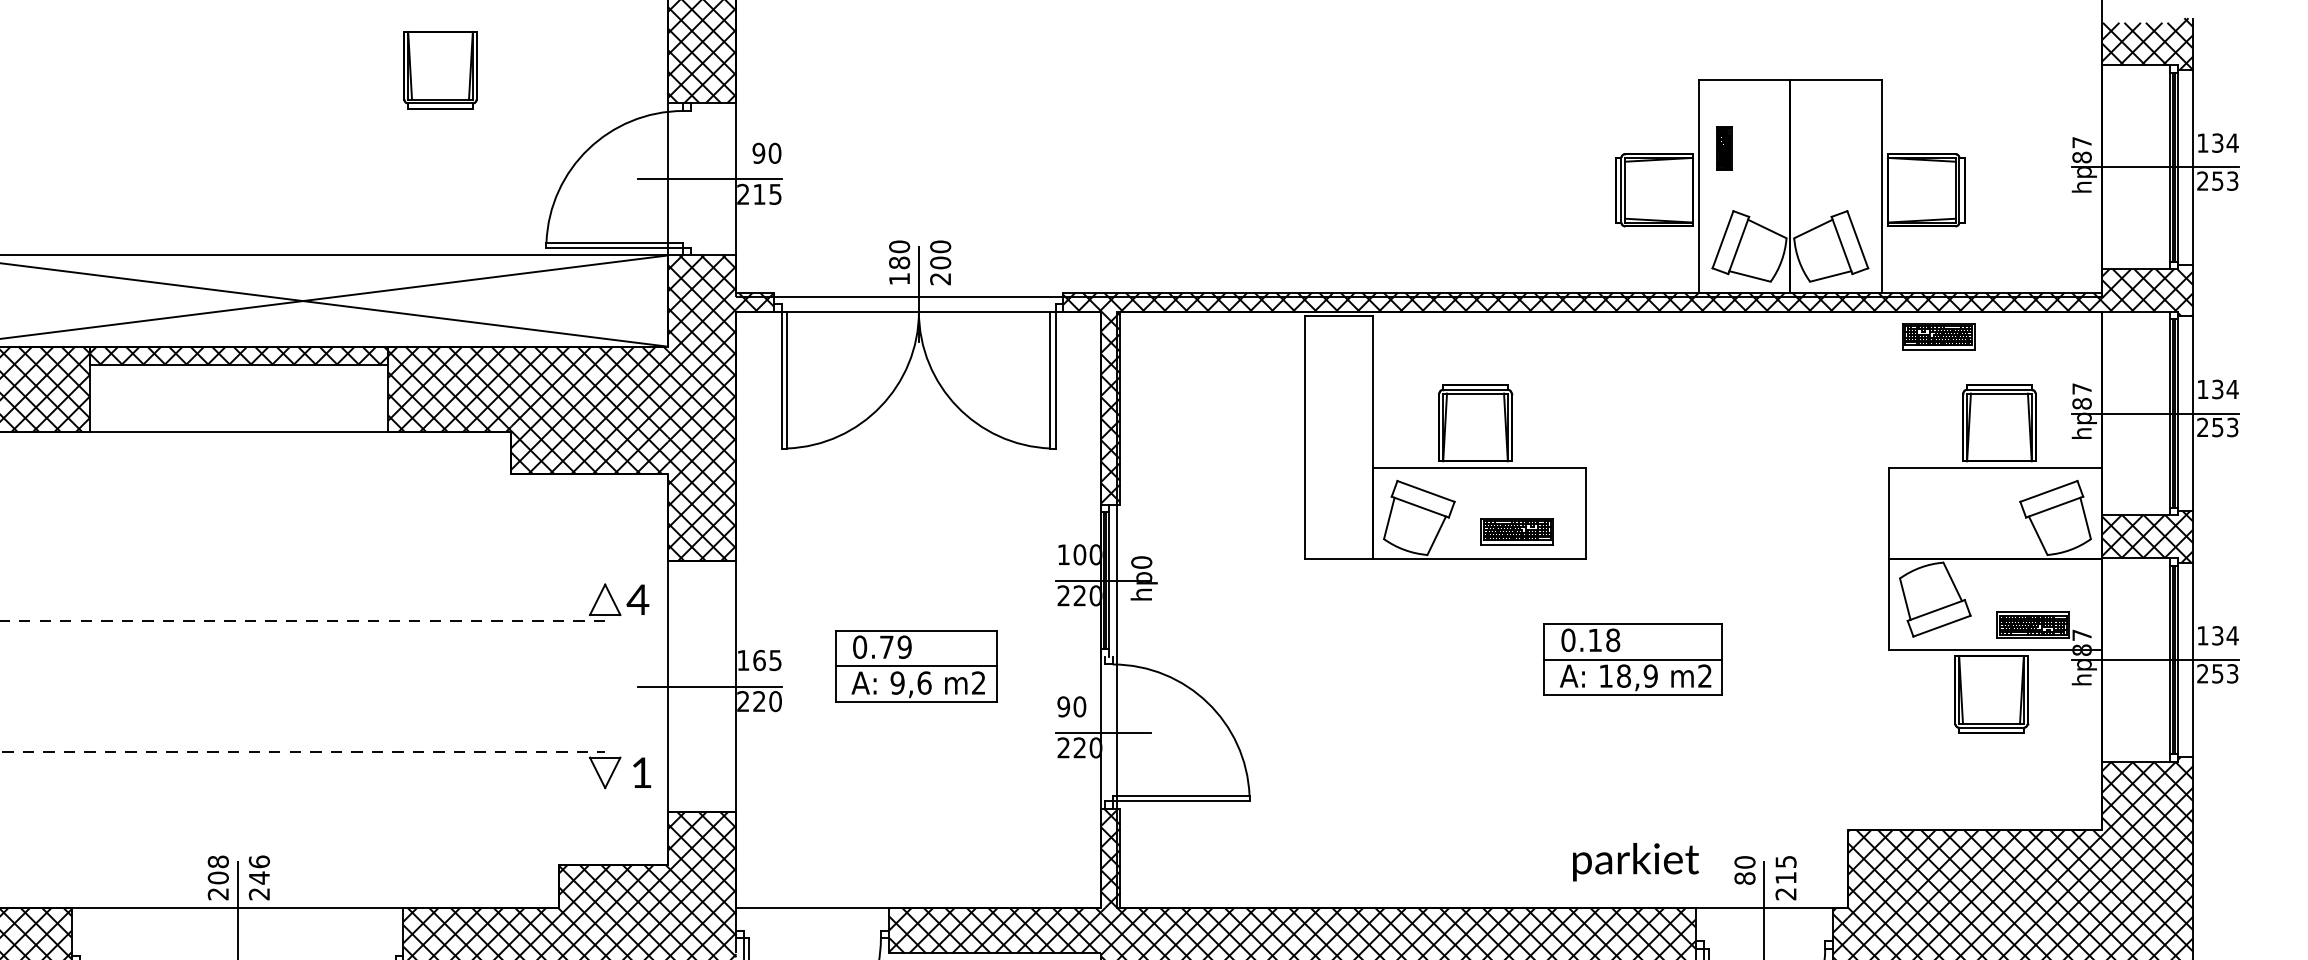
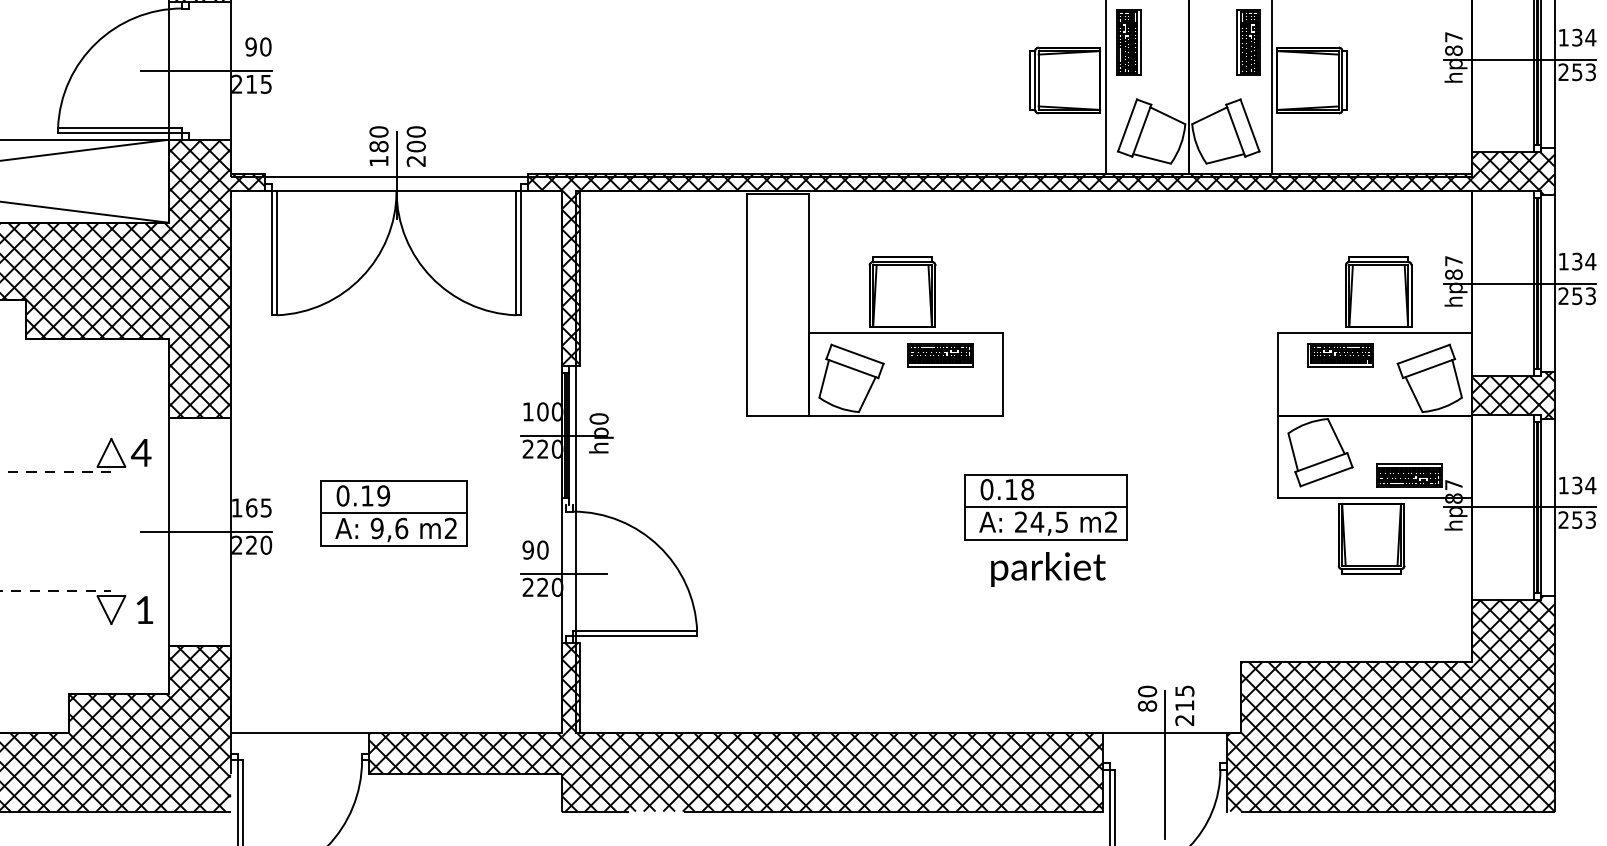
part: (1724, 148) -> (1128, 42), size x1.67
part: (1855, 148) -> (1247, 42), added
part: (1938, 336) -> (1340, 355), moved
part: (1516, 531) -> (939, 355), moved
text: (886, 646) -> (367, 495), 0.79 -> 0.19
text: (1628, 675) -> (1041, 521), 18,9 -> 24,5
text: (1635, 862) -> (1047, 569), moved

